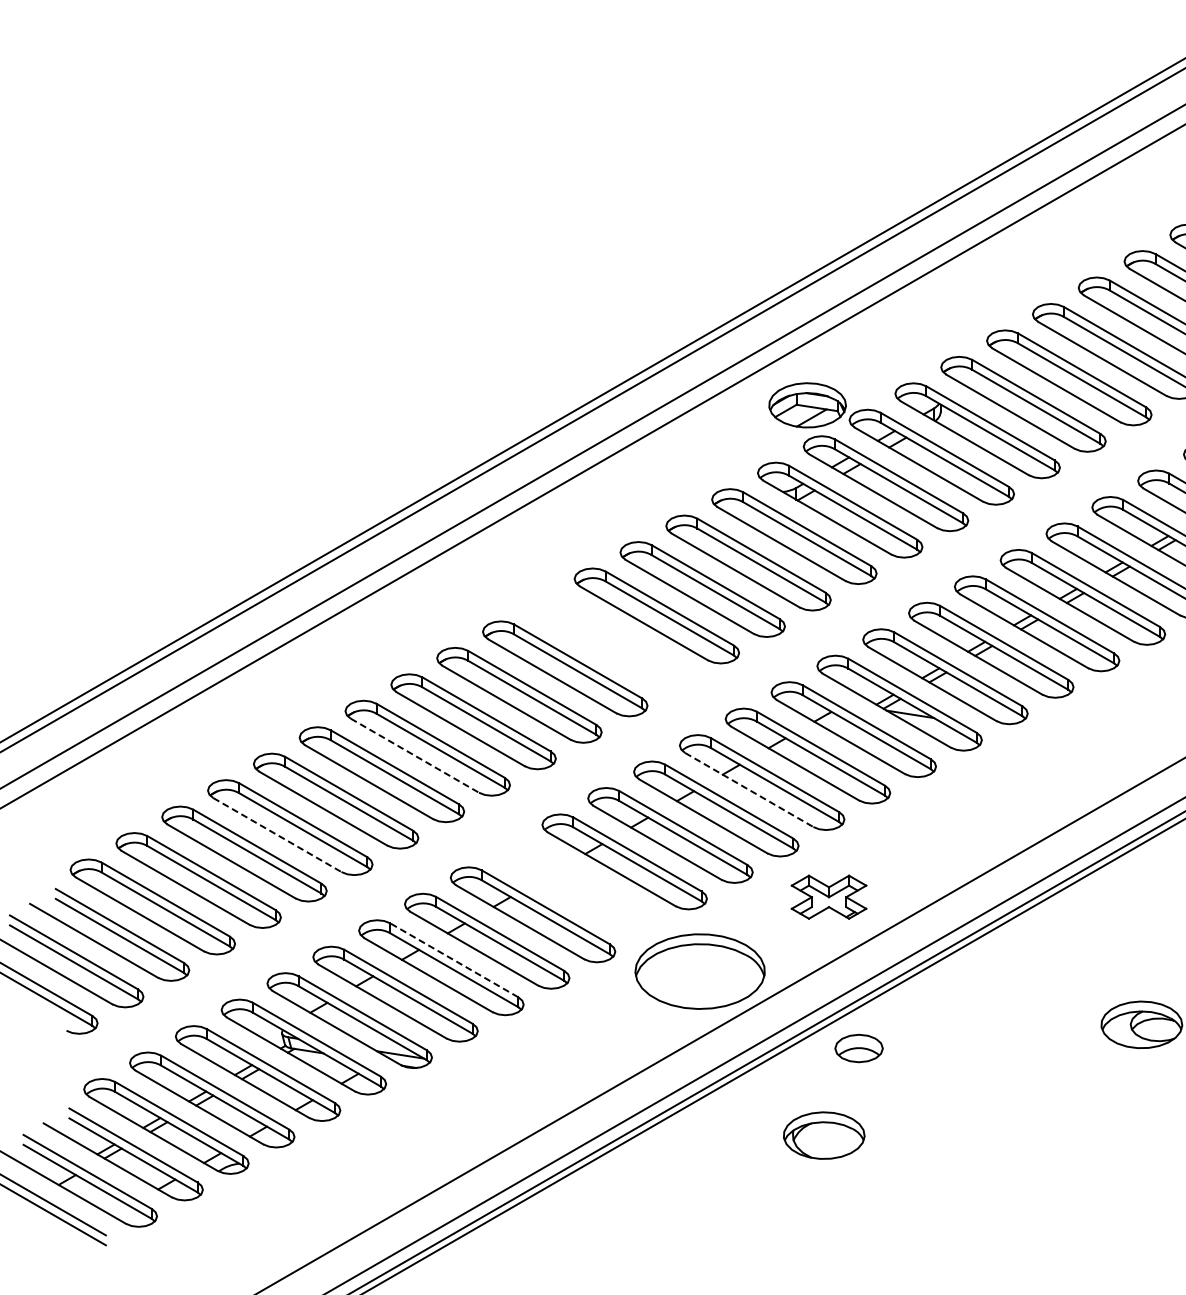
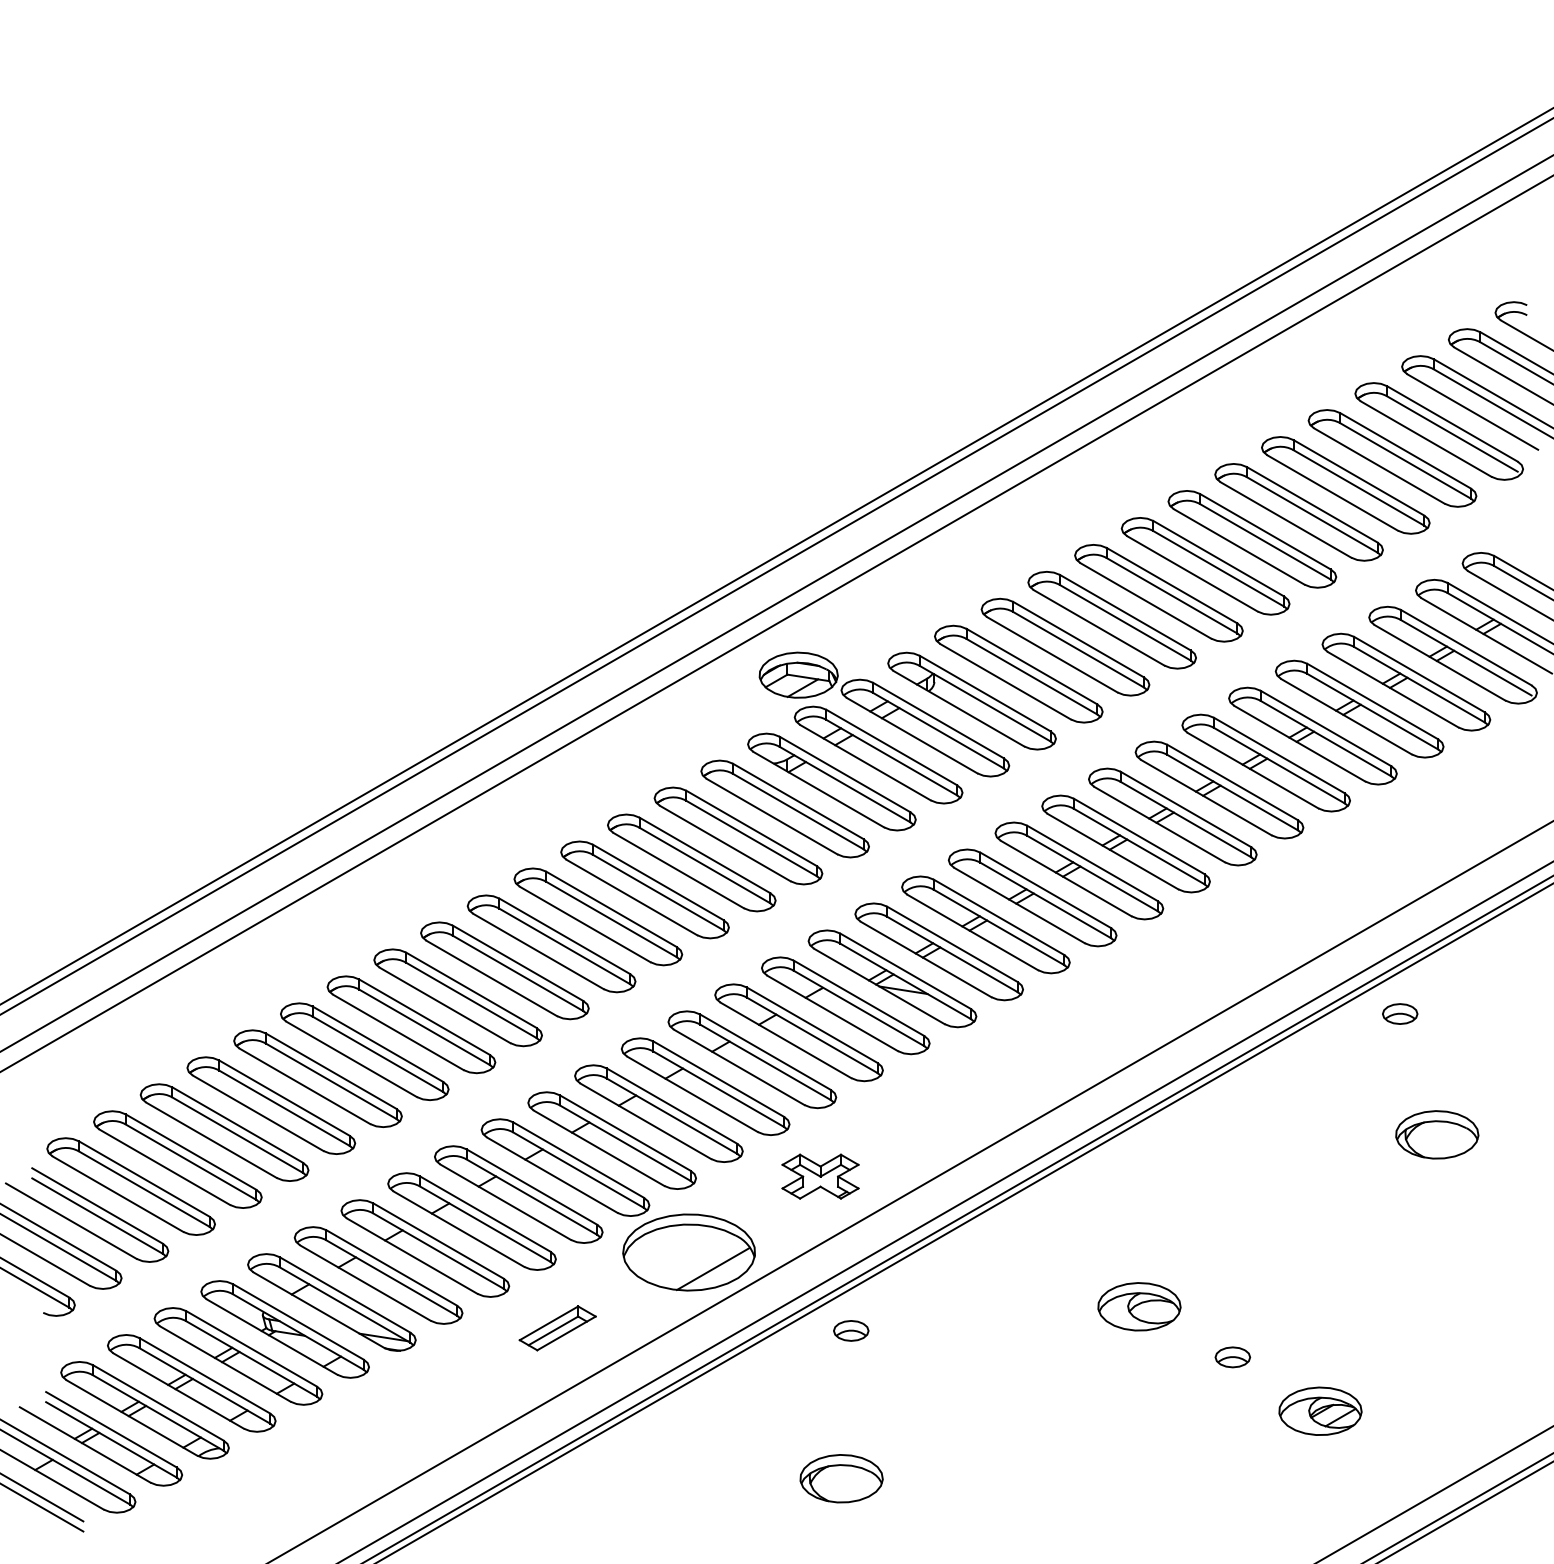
part: (611, 642) -> (598, 916), added
line: (415, 755) -> (398, 1032), dashed -> solid
line: (749, 790) -> (739, 1067), dashed -> solid
line: (277, 835) -> (258, 1113), dashed -> solid
part: (578, 888) -> (565, 1167), added
line: (454, 959) -> (438, 1240), dashed -> solid
line: (724, 987) -> (713, 1268), added
part: (571, 1046) -> (557, 1328), added
part: (859, 1048) -> (851, 1330), size x0.71
part: (824, 1135) -> (841, 1478), moved

